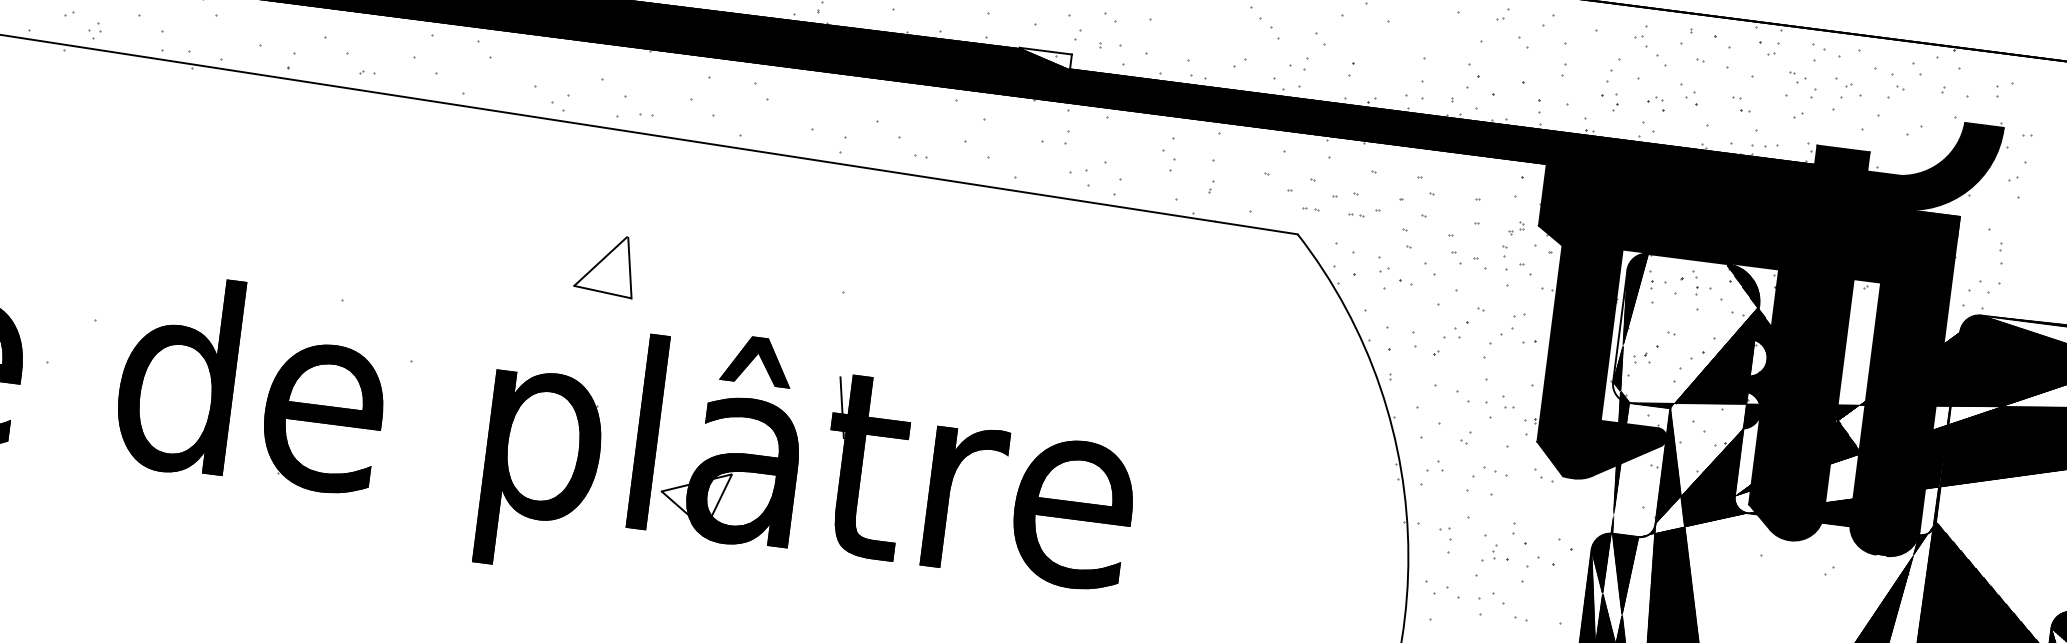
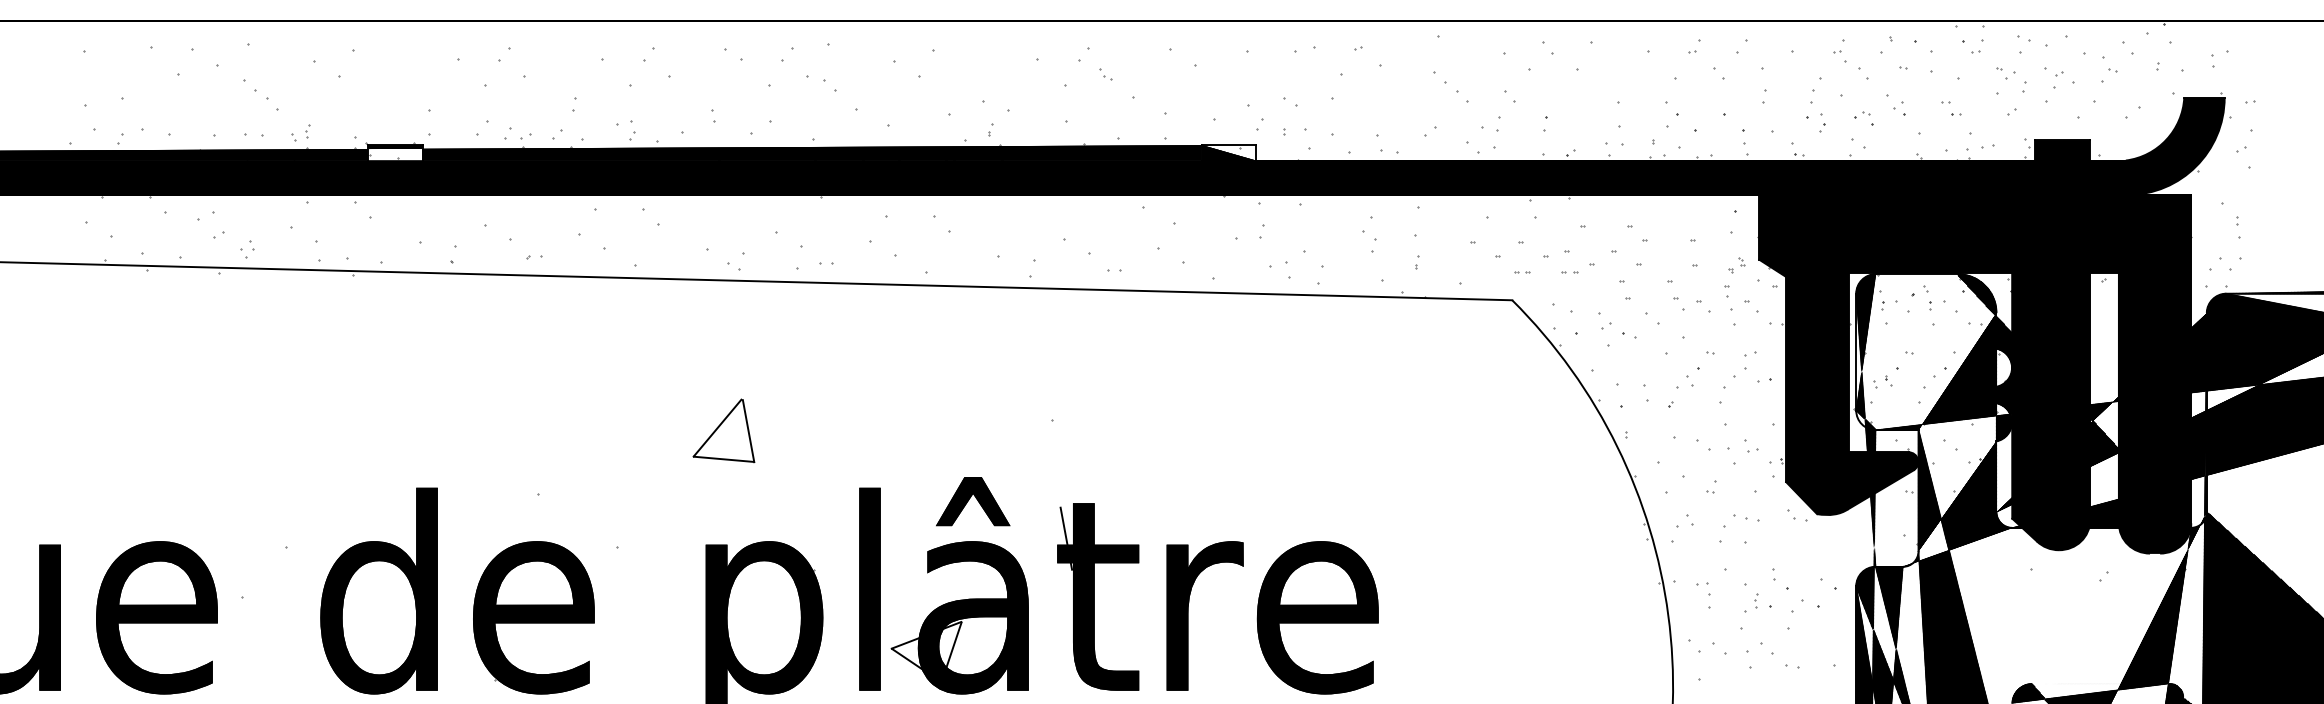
part: (606, 264) -> (723, 430), moved

